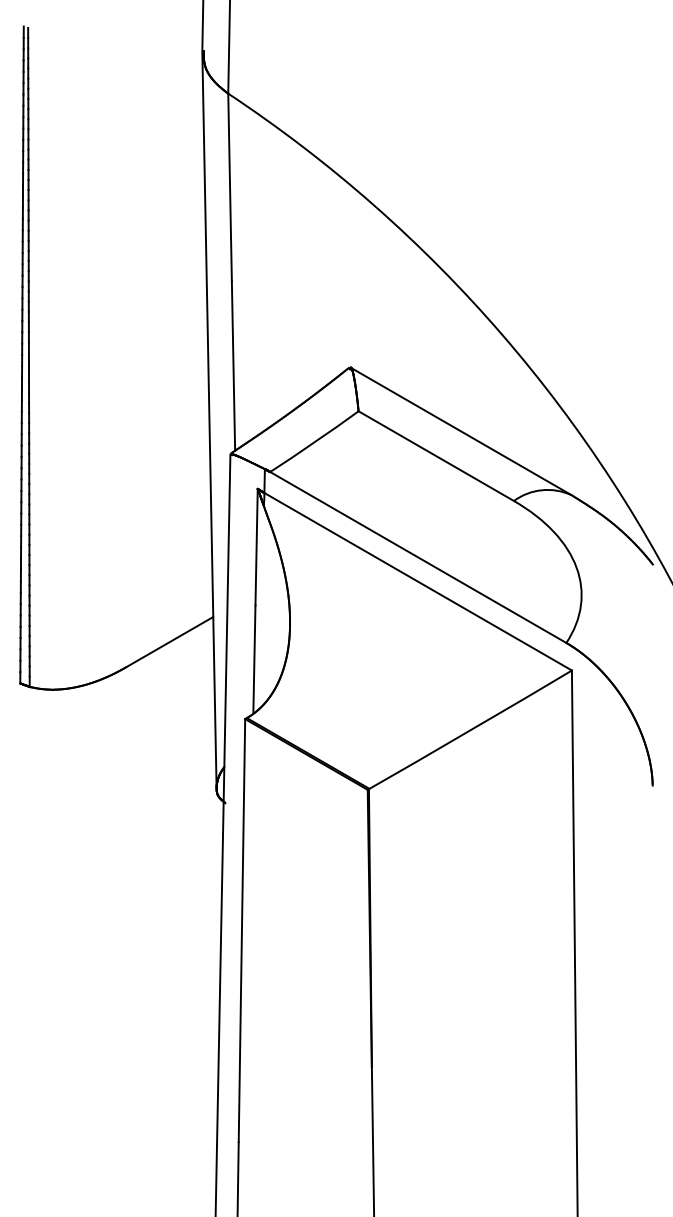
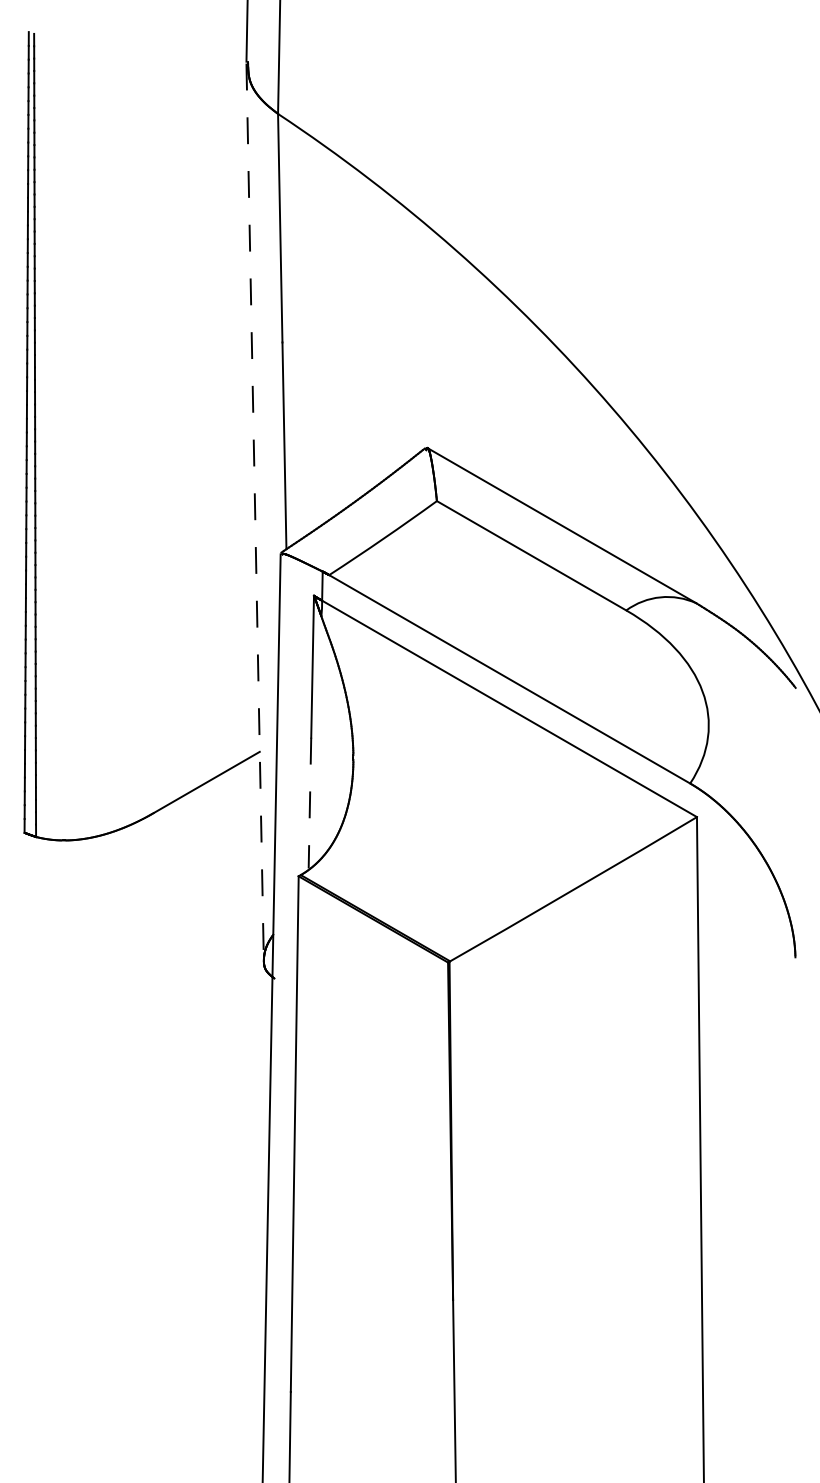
line: (209, 420) -> (255, 512), solid -> dashed
line: (254, 659) -> (309, 803), solid -> dashed

